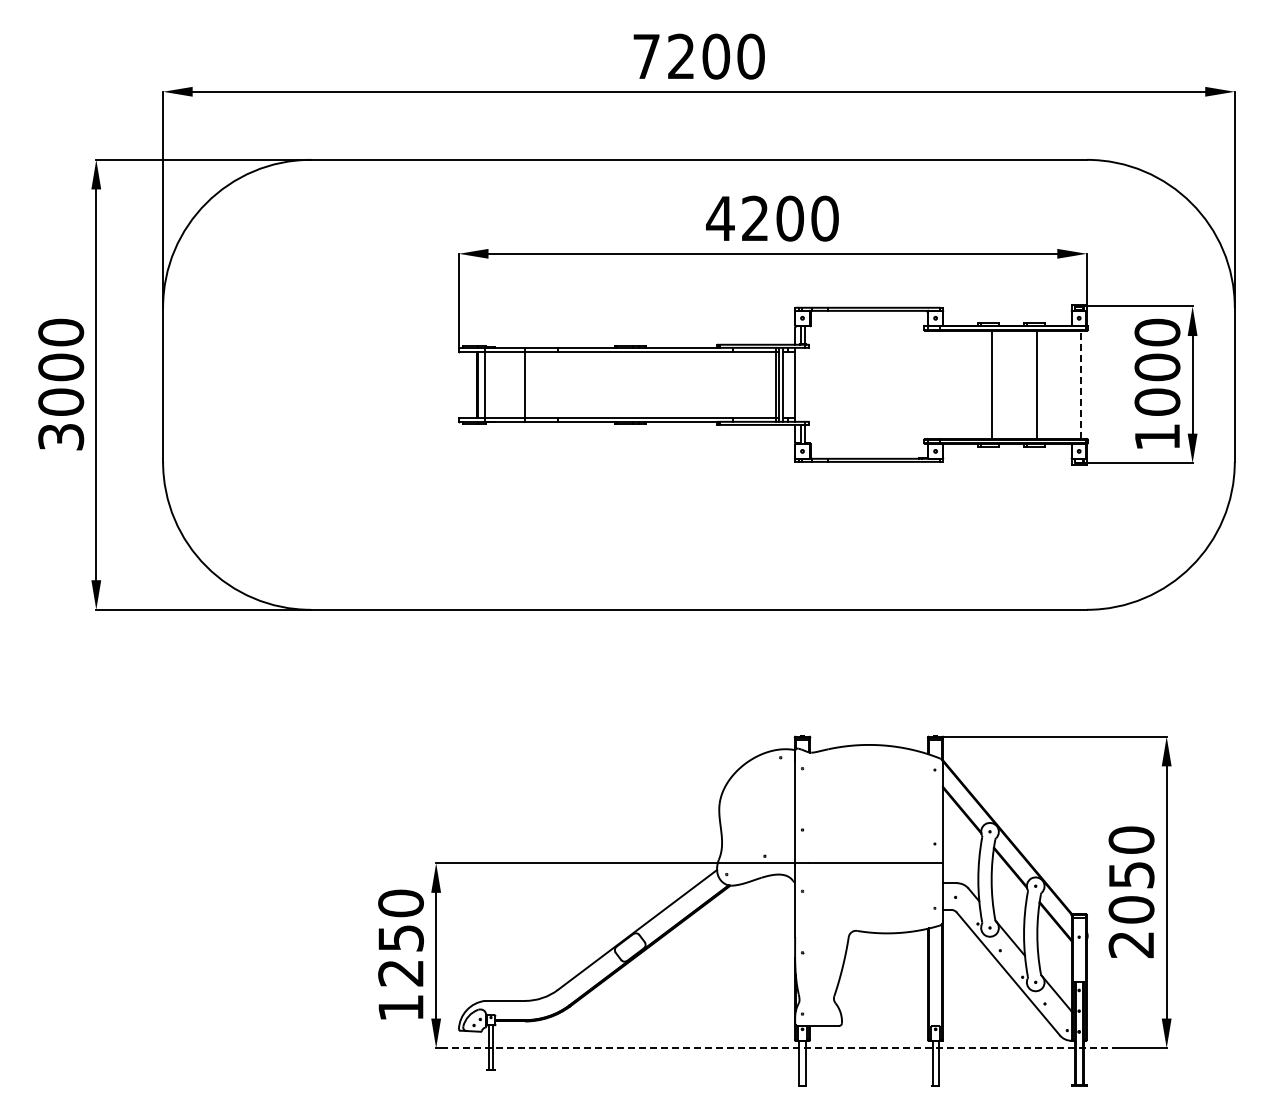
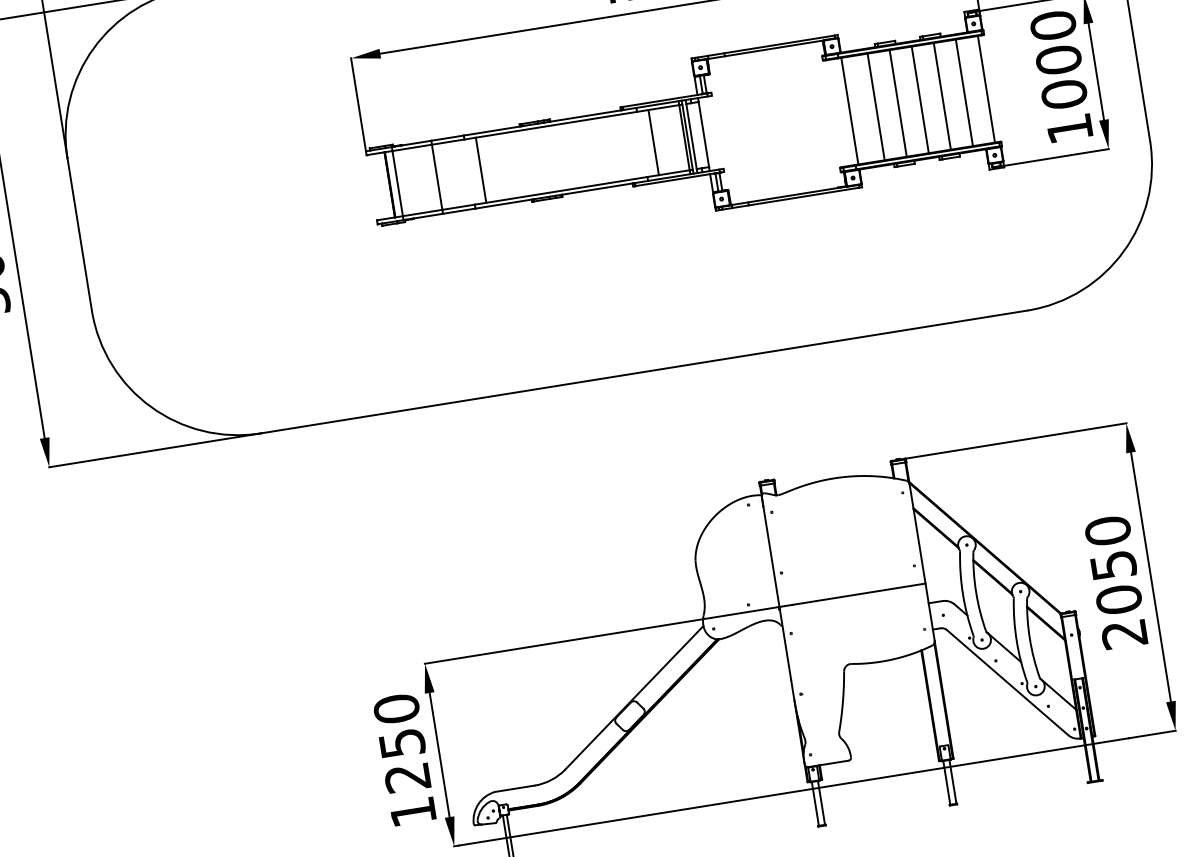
line: (569, 384) -> (480, 169), added
line: (744, 384) -> (653, 142), added
line: (943, 384) -> (850, 110), added
line: (969, 384) -> (875, 106), added
line: (1014, 384) -> (920, 99), added
line: (1059, 384) -> (964, 92), added
line: (1081, 384) -> (986, 88), dashed -> solid
line: (780, 1048) -> (794, 792), dashed -> solid

